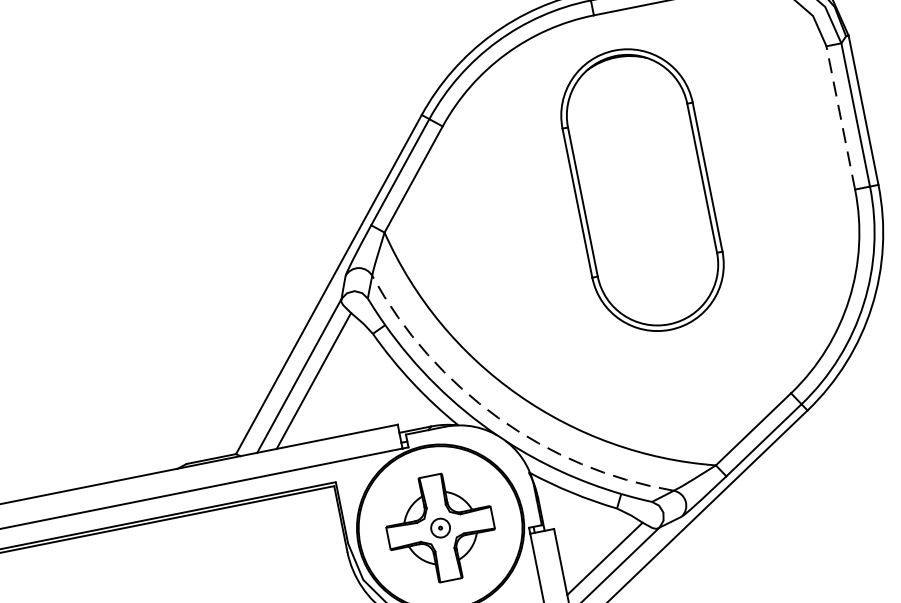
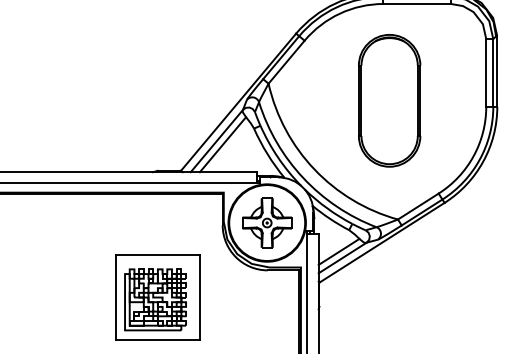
line: (841, 118) -> (486, 73), dashed -> solid
part: (642, 189) -> (389, 100), moved
arc: (498, 418) -> (303, 178), dashed -> solid

